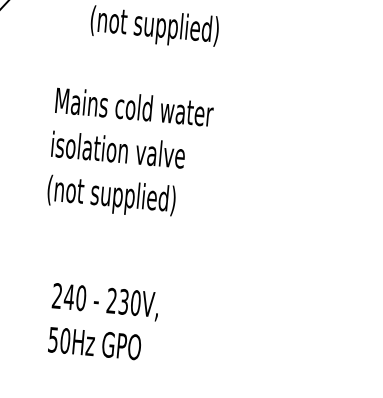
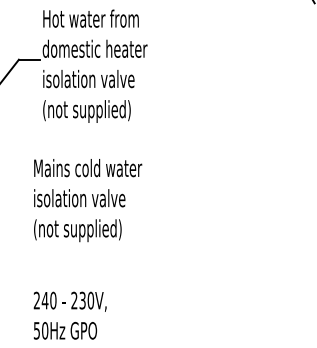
text: (130, 154) -> (88, 200), moved

